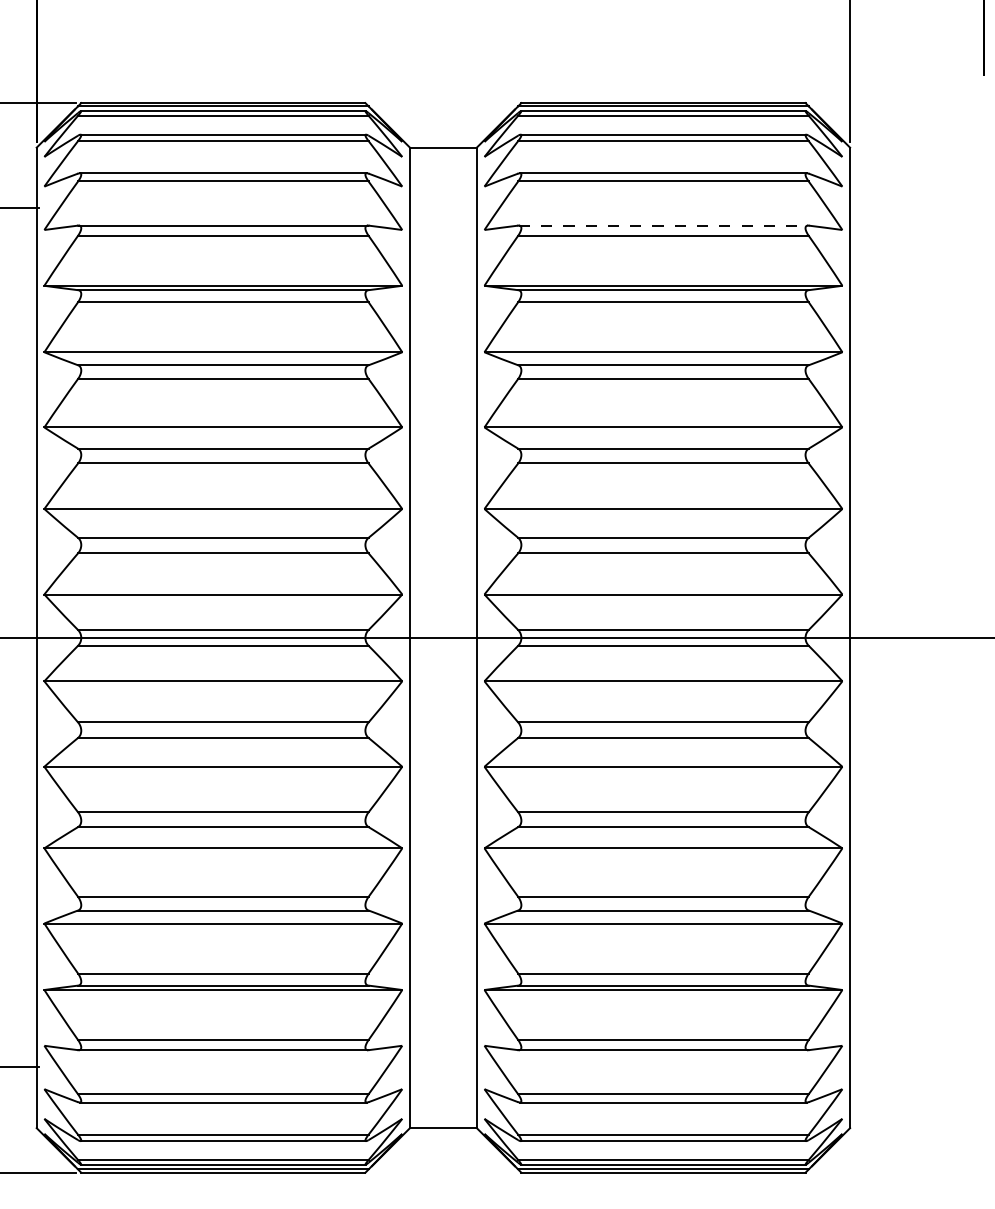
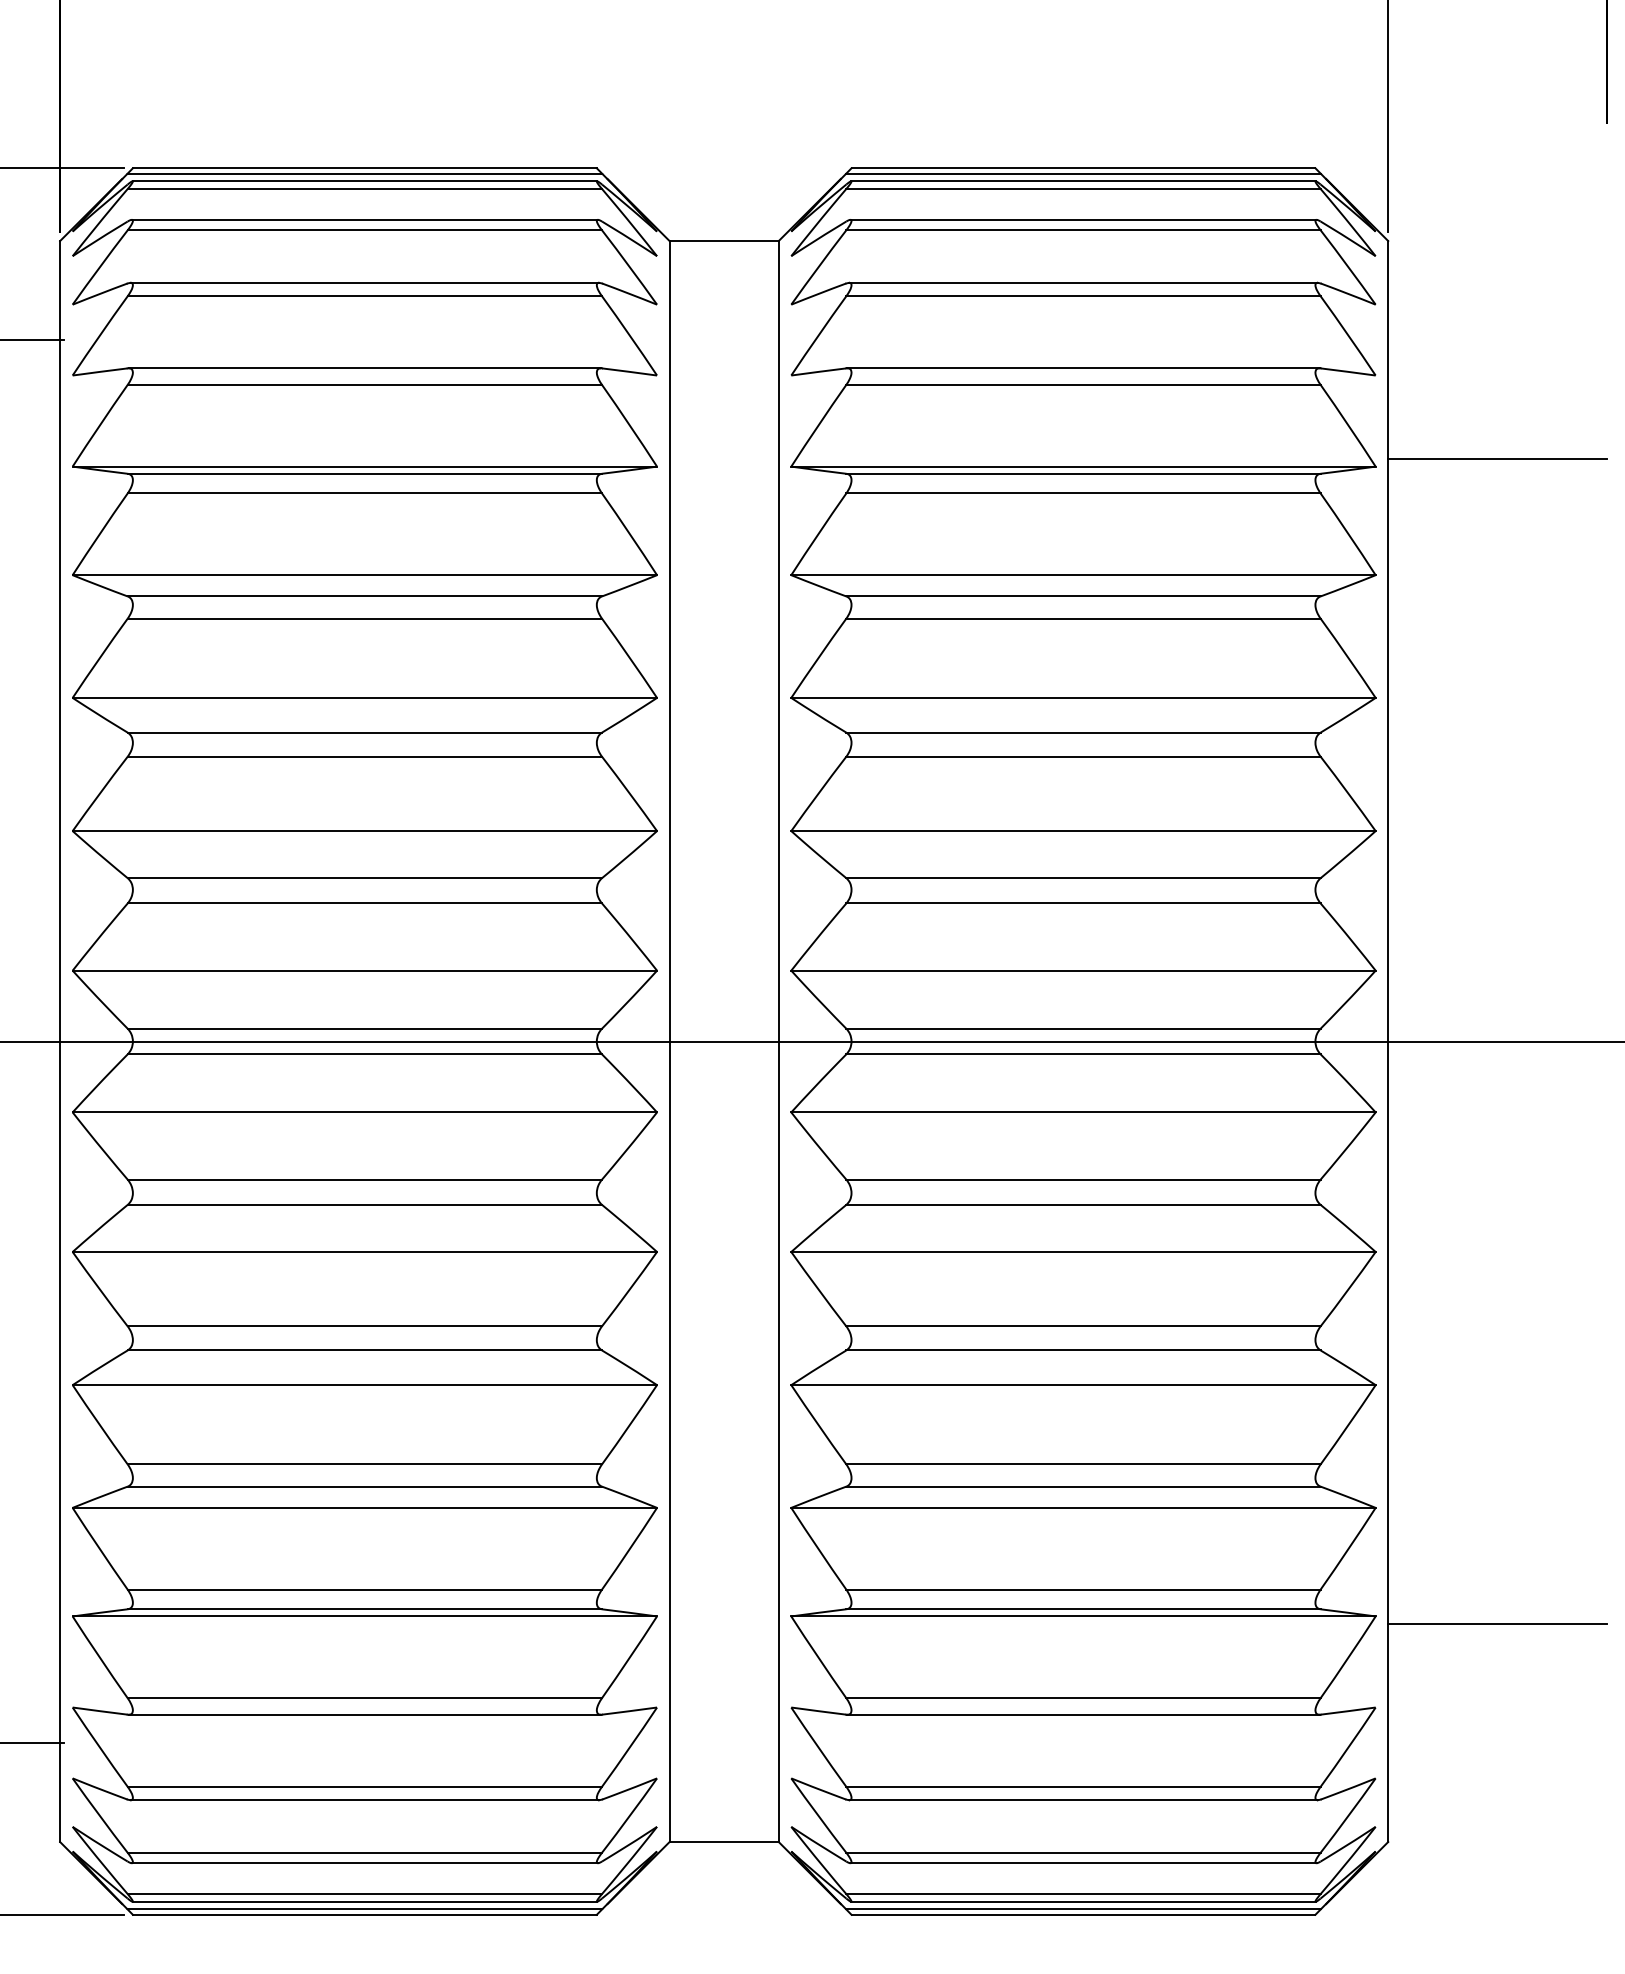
line: (663, 225) -> (1083, 368), dashed -> solid
line: (916, 281) -> (1496, 459), added
line: (916, 994) -> (1496, 1623), added

